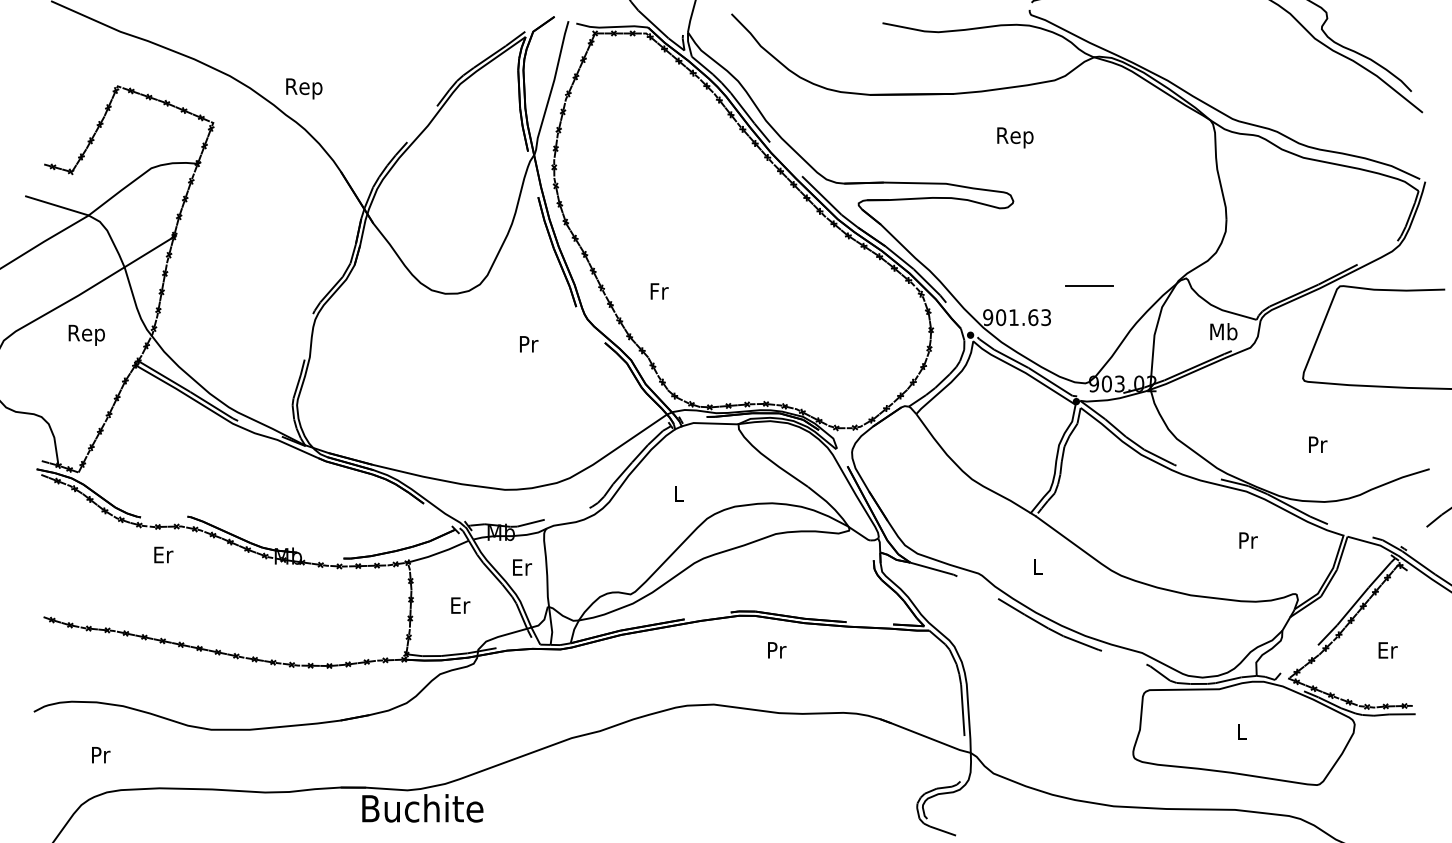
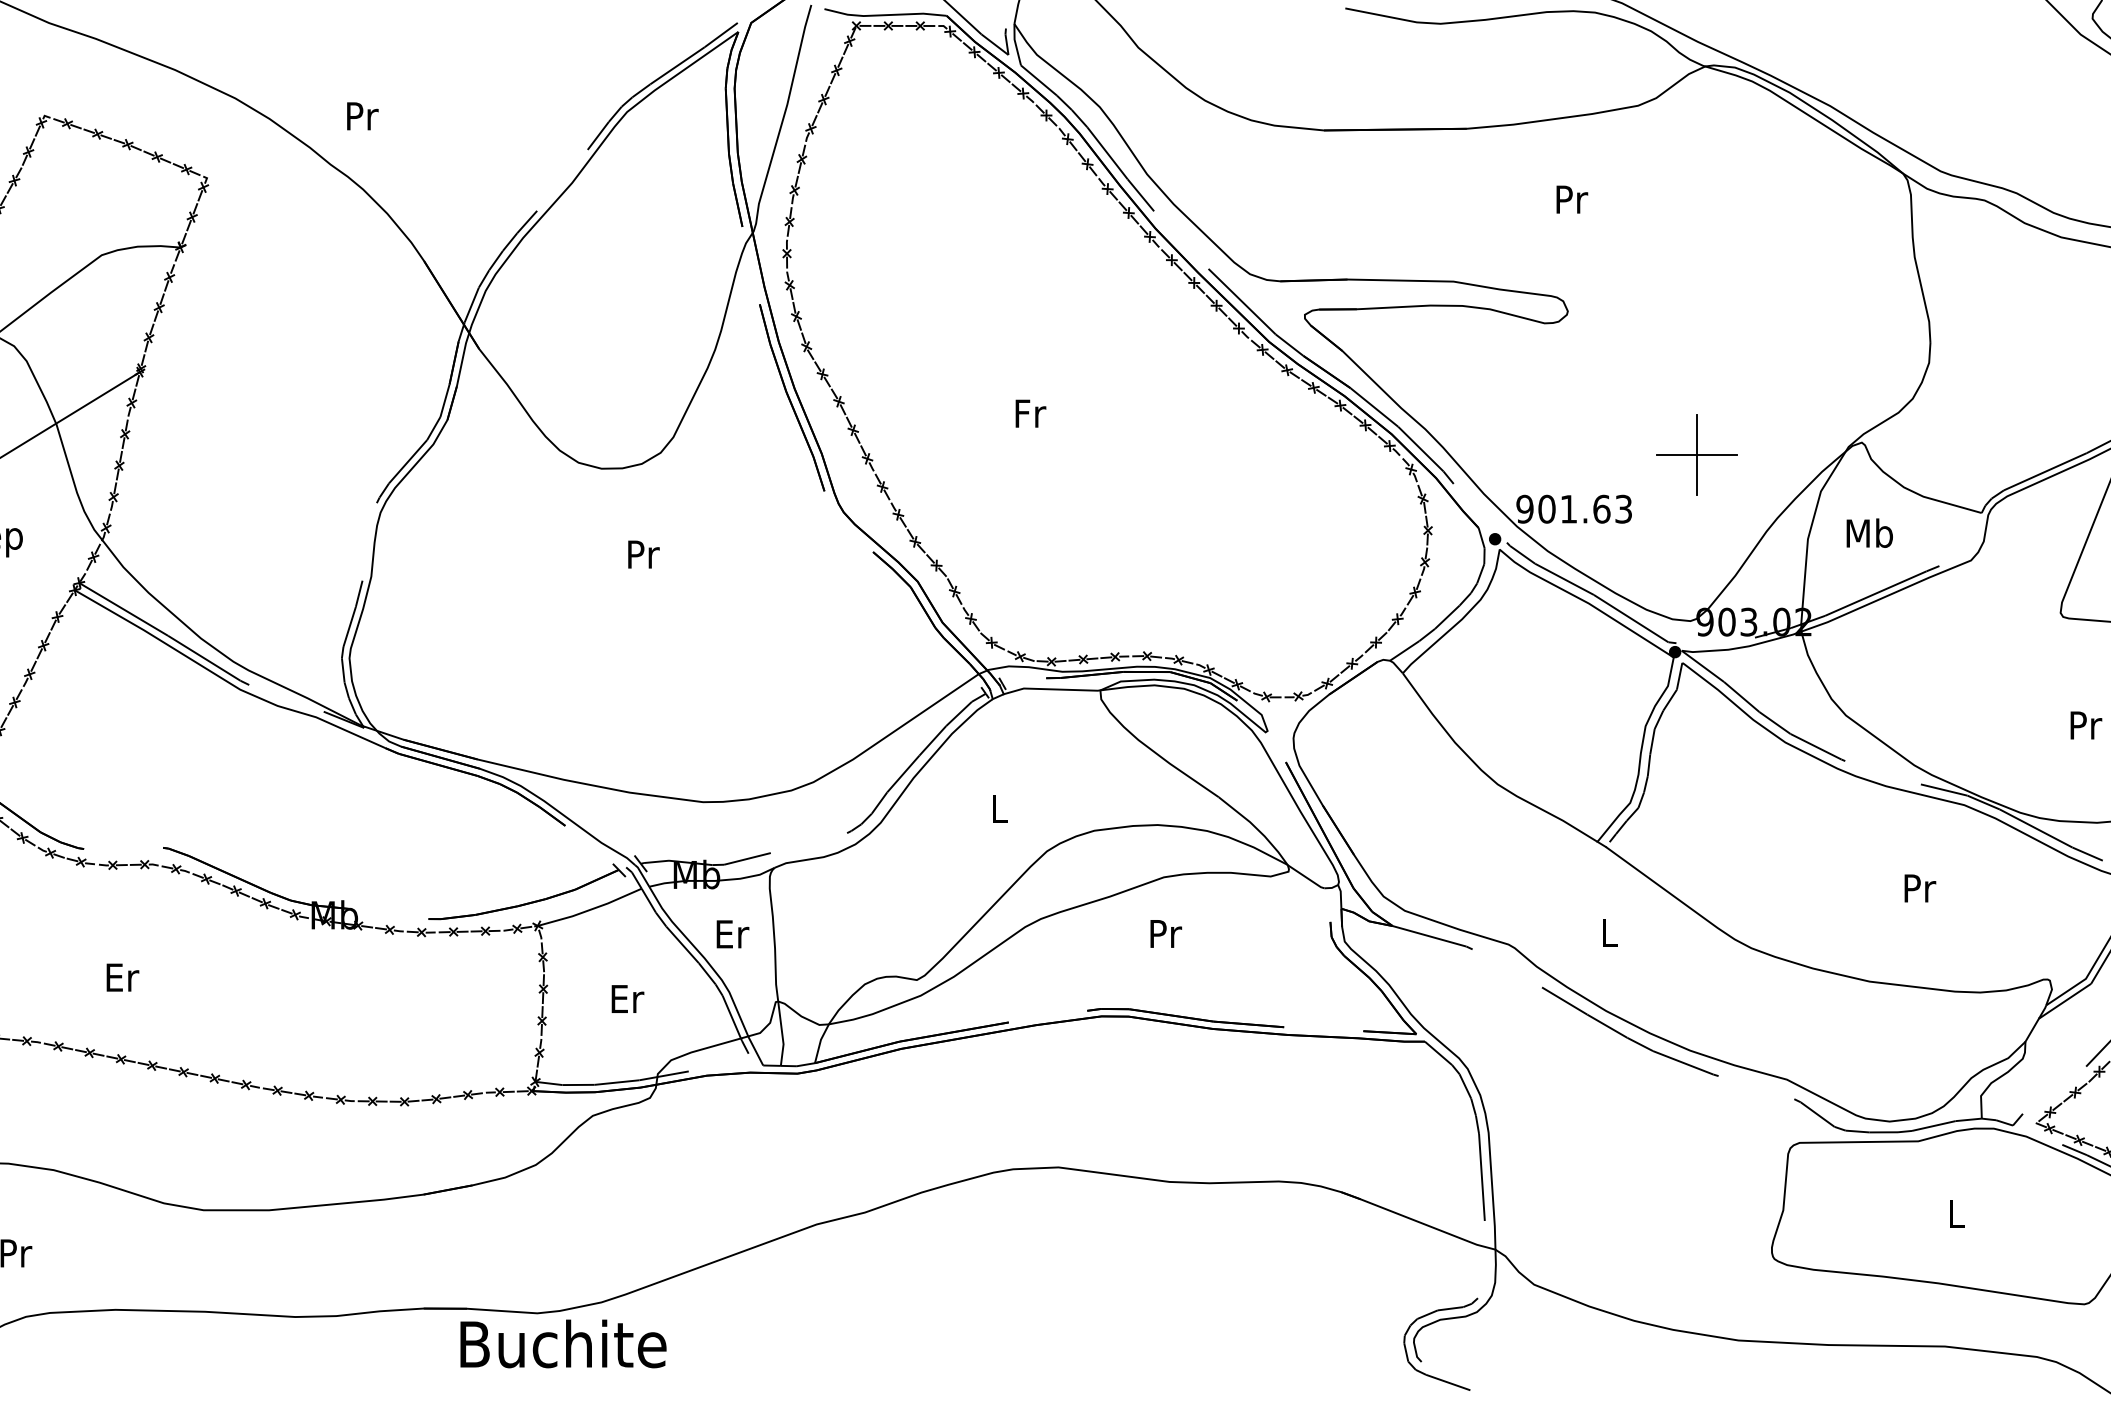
text: (304, 88) -> (362, 119), Rep -> Pr
text: (1015, 137) -> (1571, 202), Rep -> Pr
line: (1089, 285) -> (1697, 454), added
text: (659, 291) -> (1030, 413), moved
text: (1223, 331) -> (1869, 532), moved
text: (529, 344) -> (644, 554), moved
text: (1248, 540) -> (1920, 888), moved
text: (163, 554) -> (122, 976), moved
text: (777, 650) -> (1166, 934), moved

